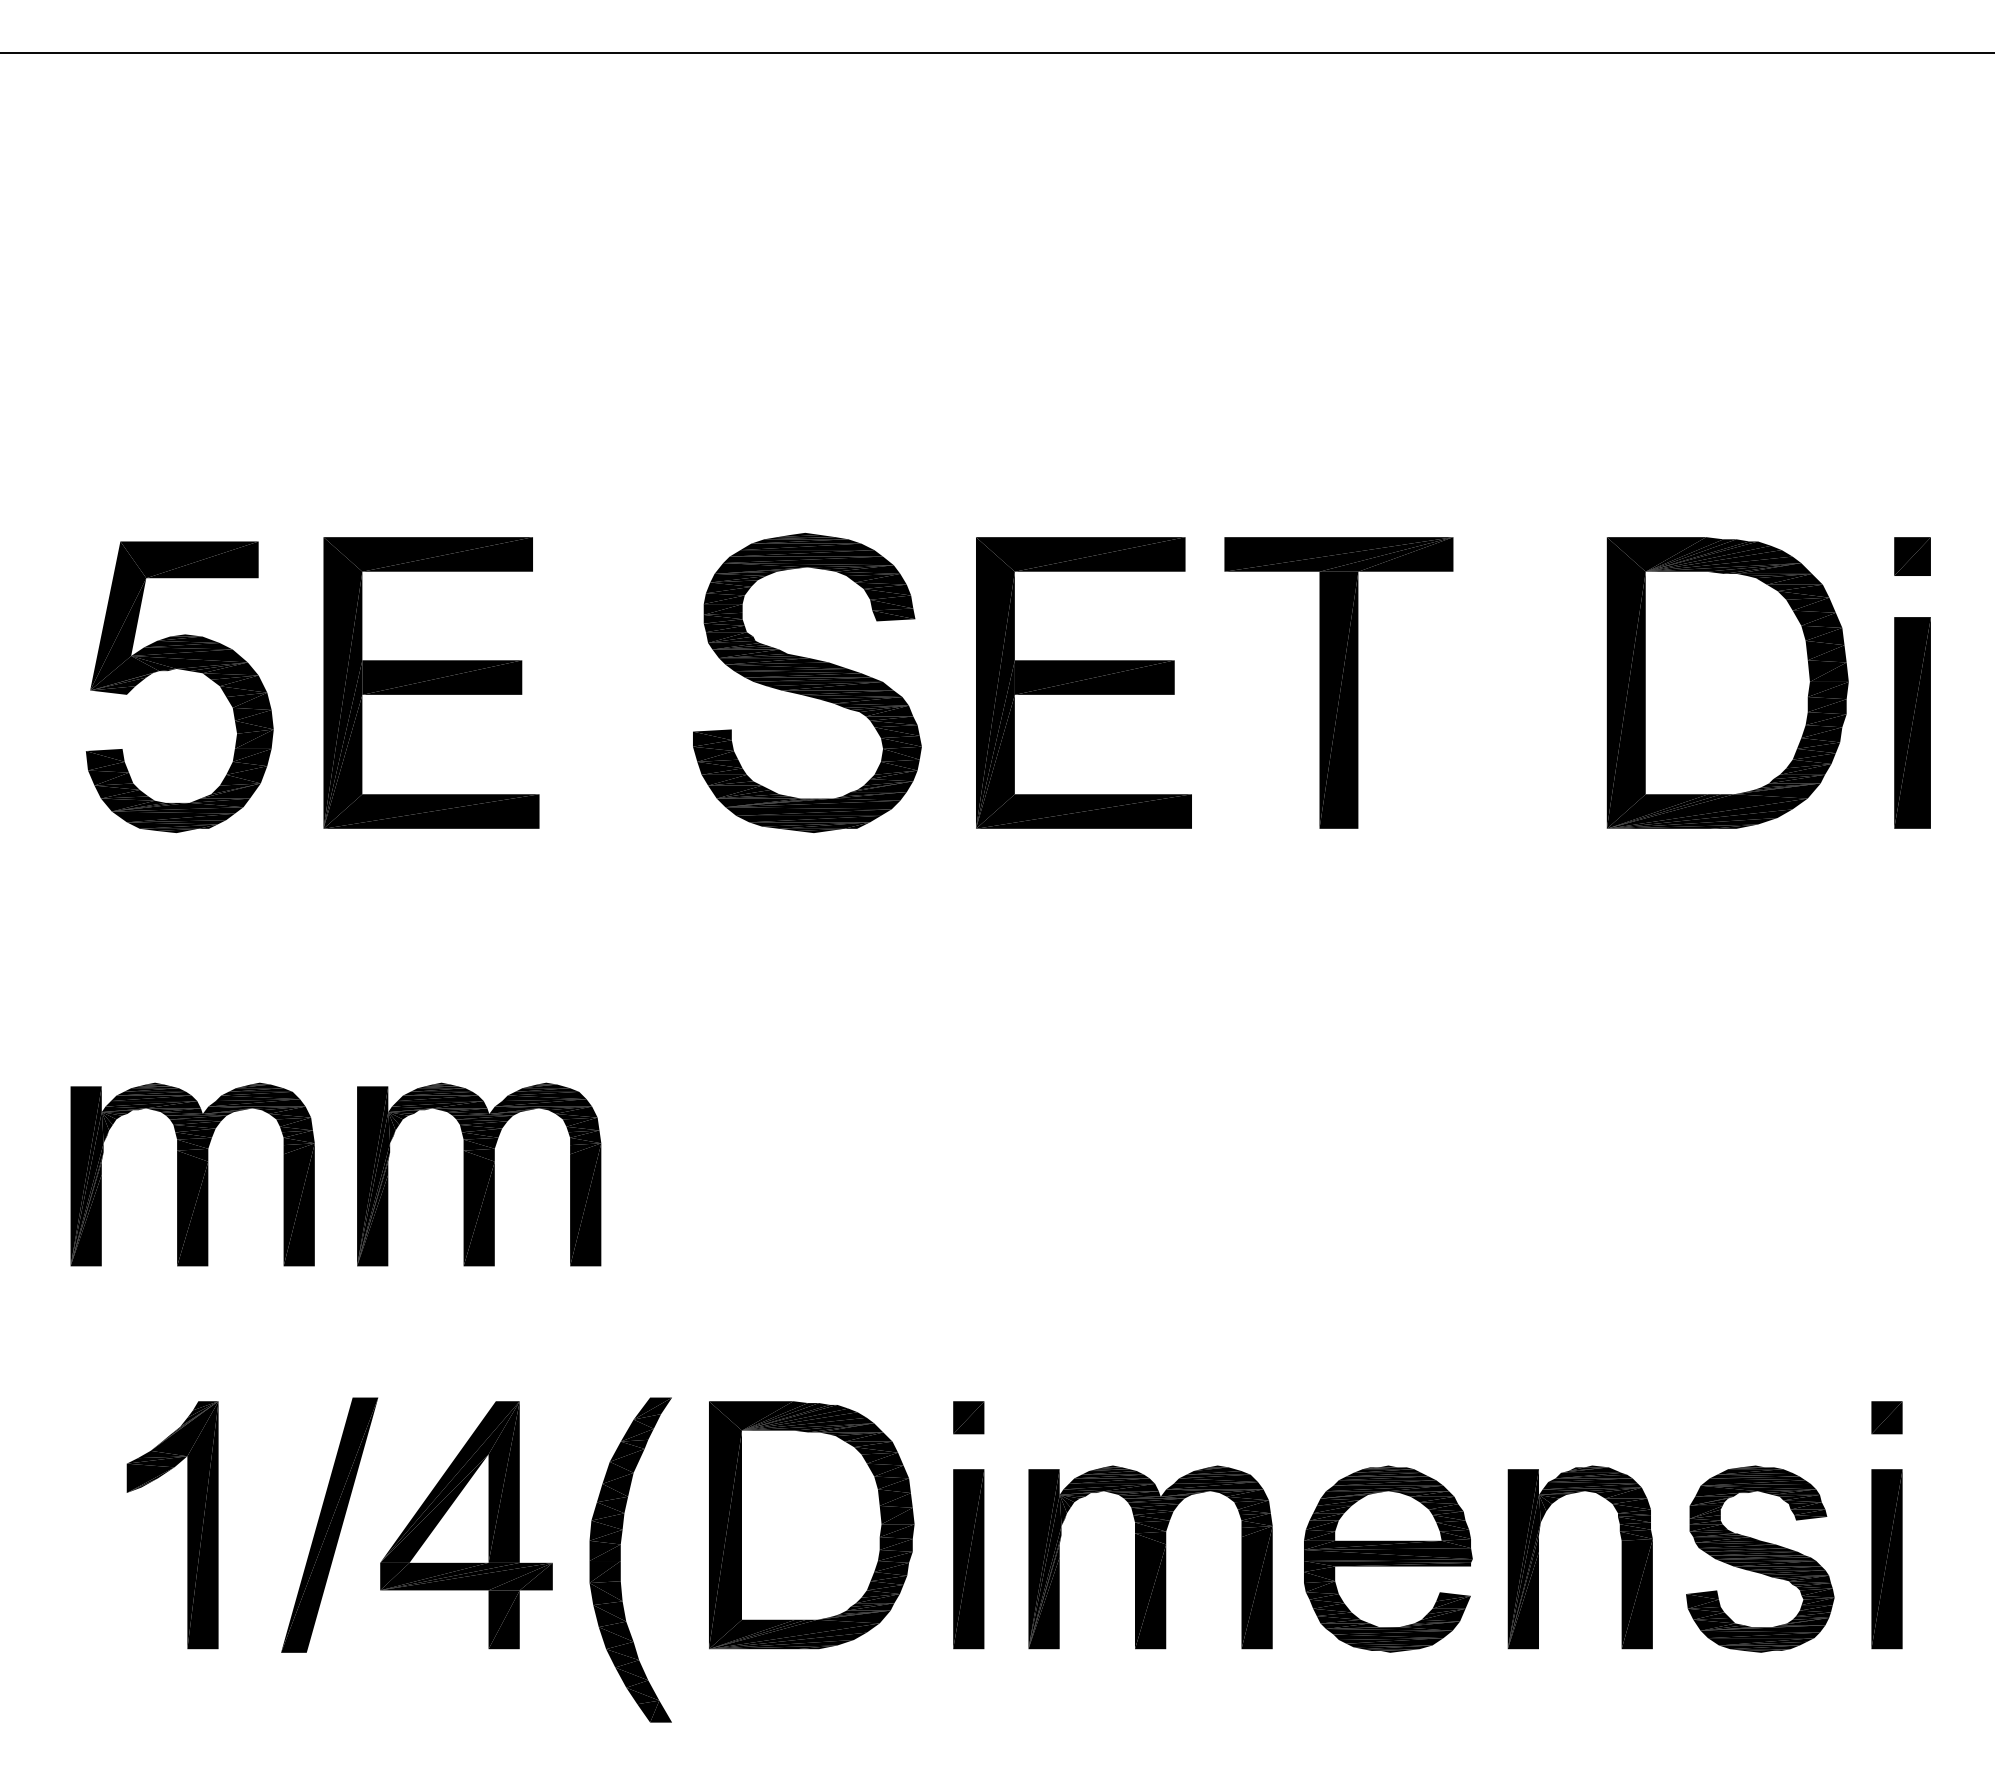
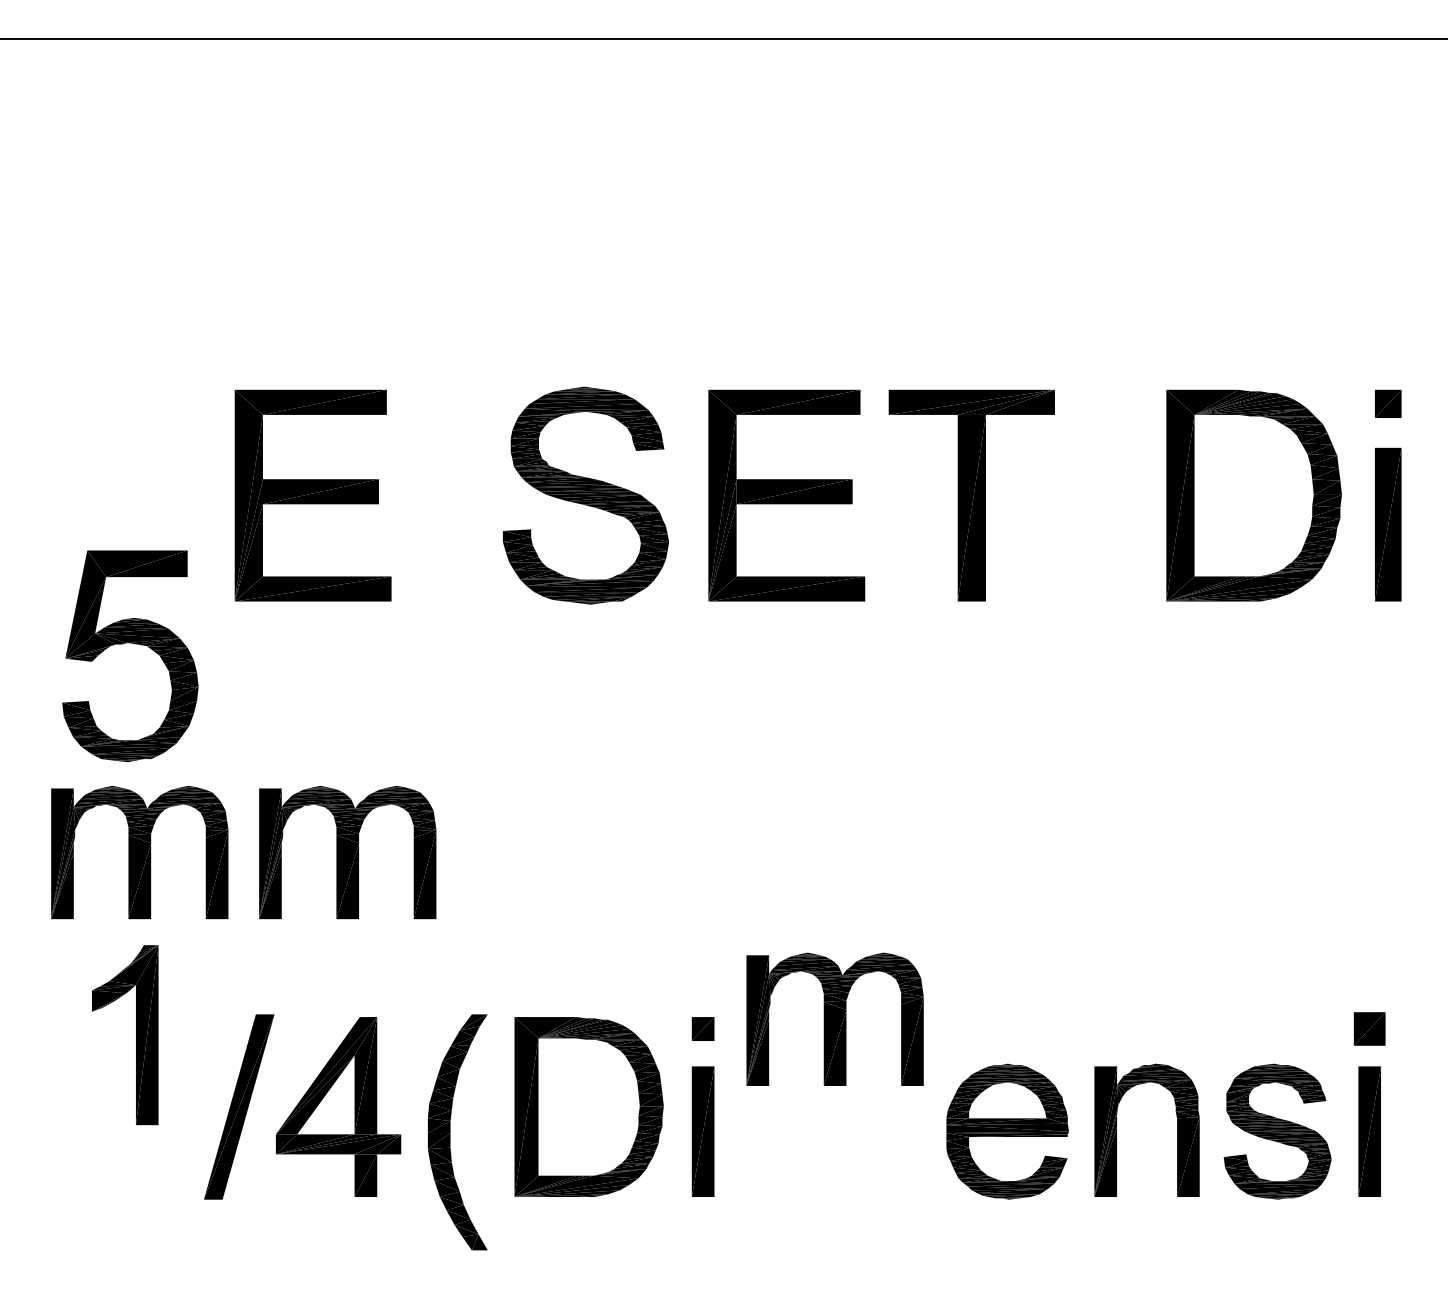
part: (184, 670) -> (133, 644), moved
part: (1886, 1417) -> (1369, 1028), size x1.4
part: (187, 1525) -> (136, 1035), moved
part: (1150, 1557) -> (835, 1019), moved

